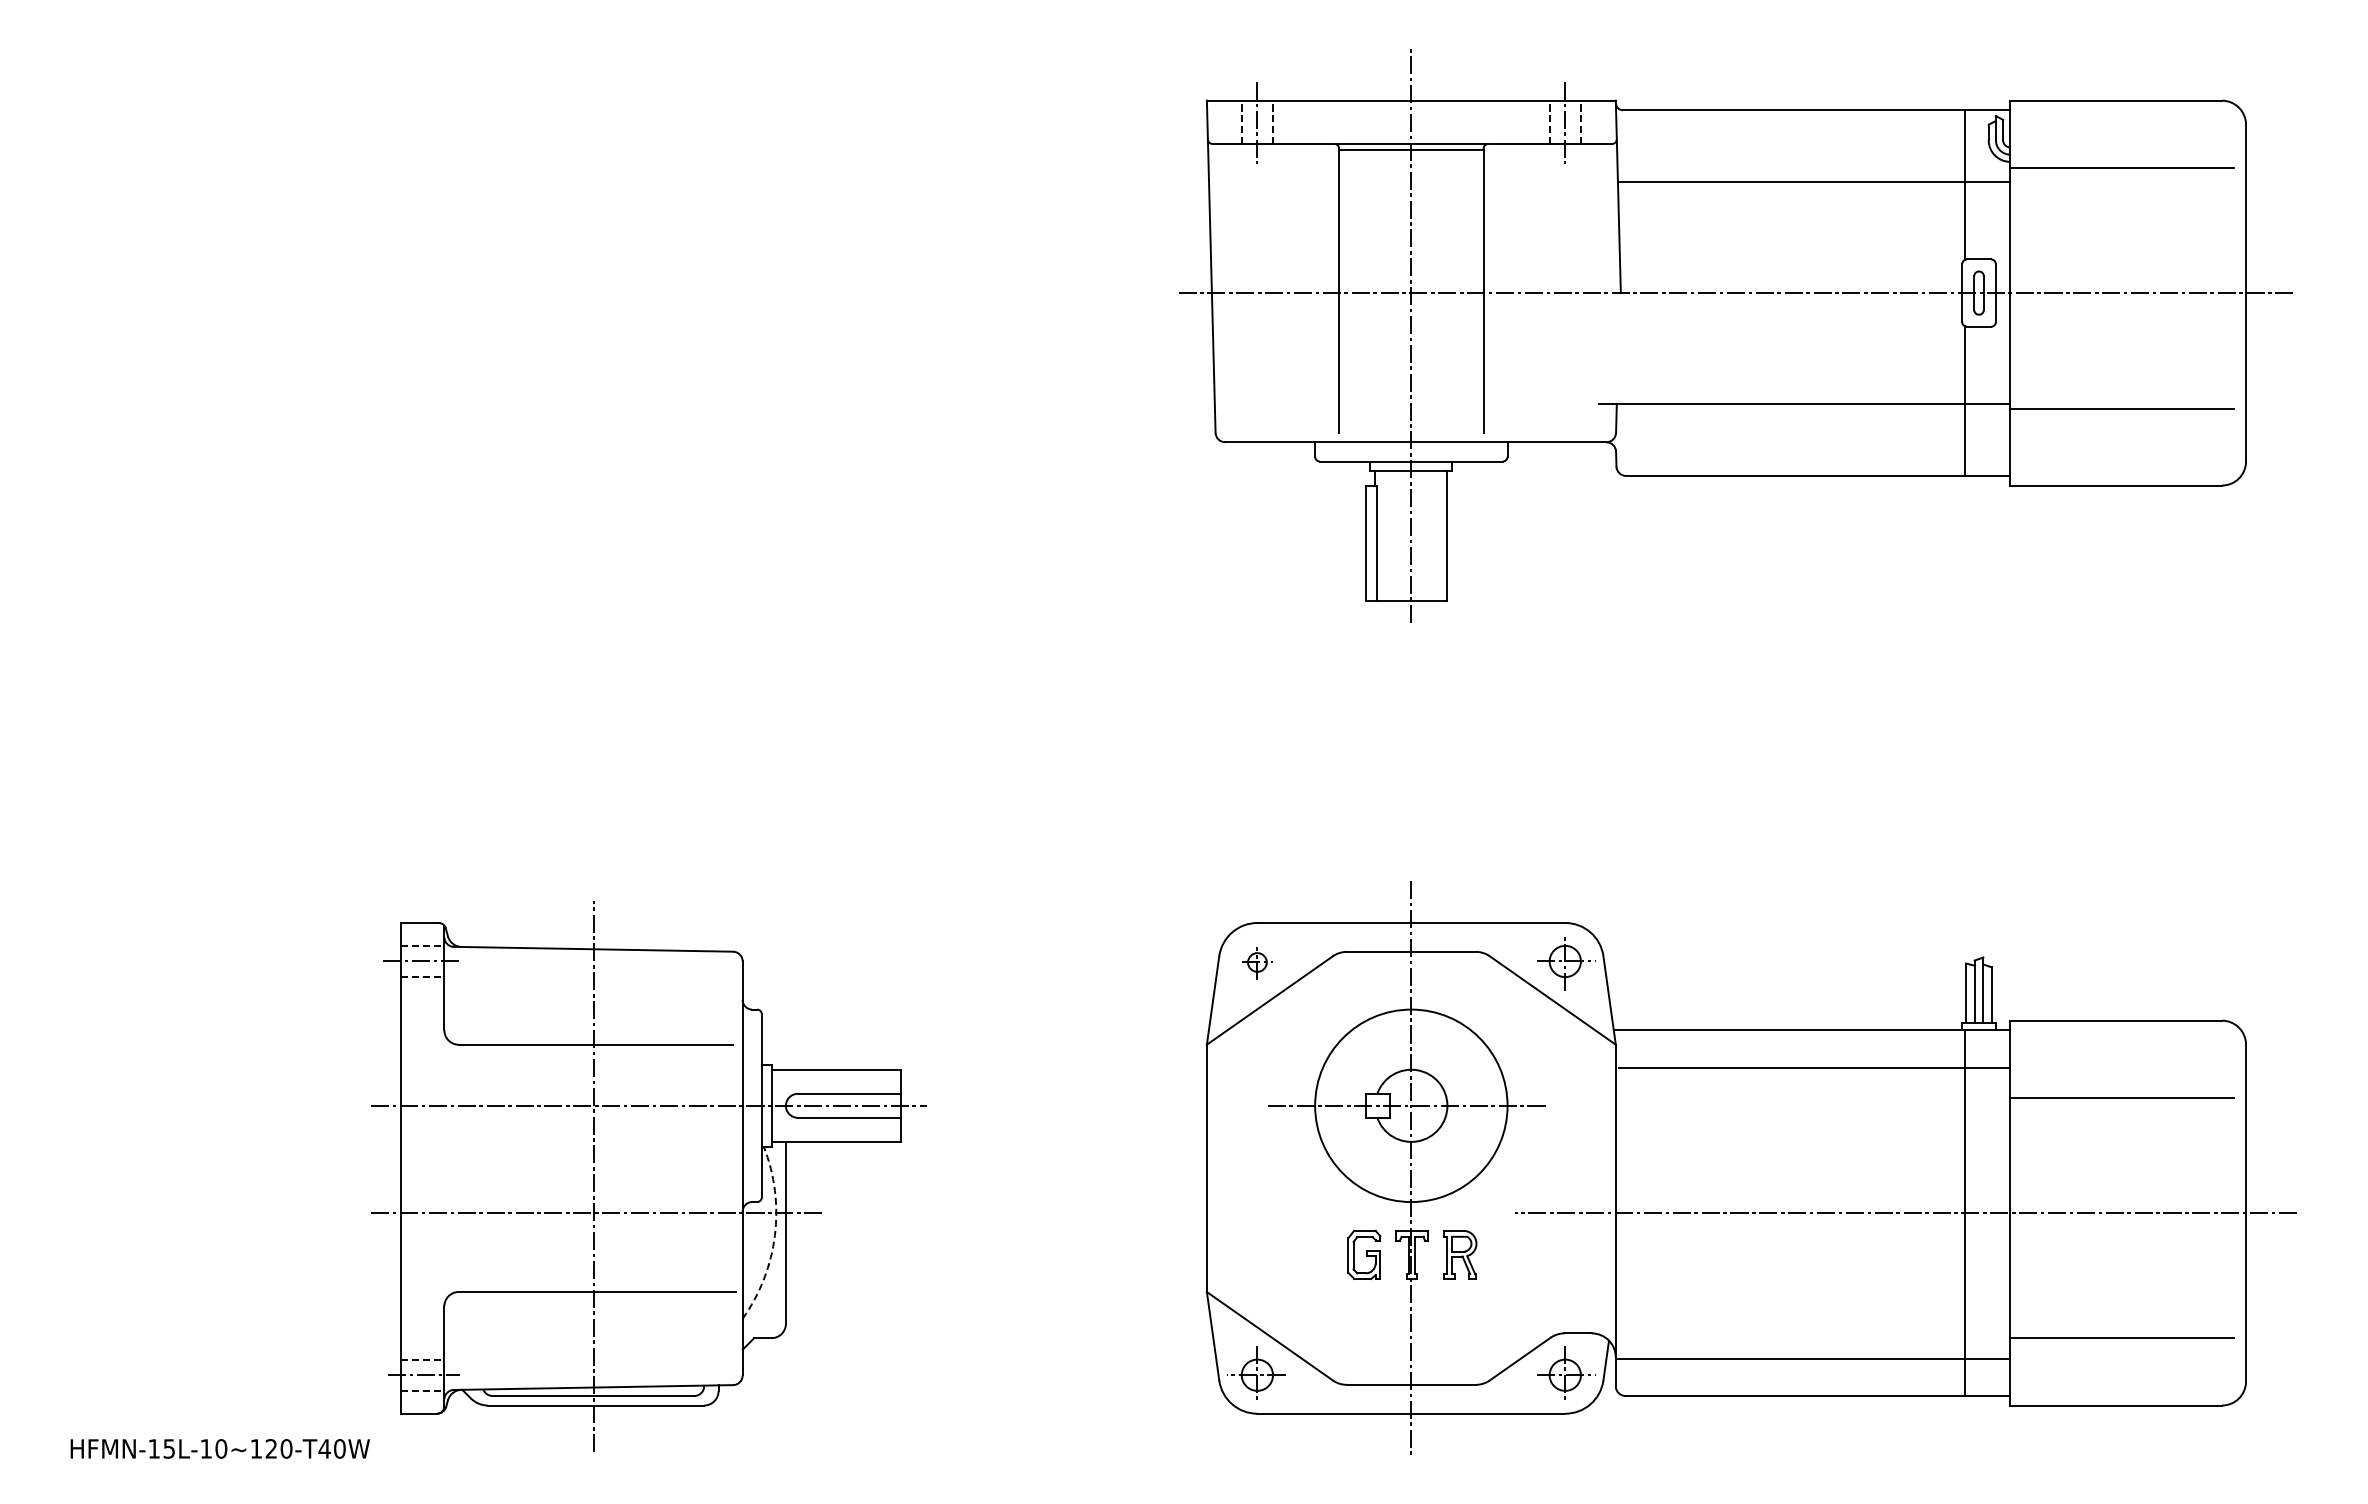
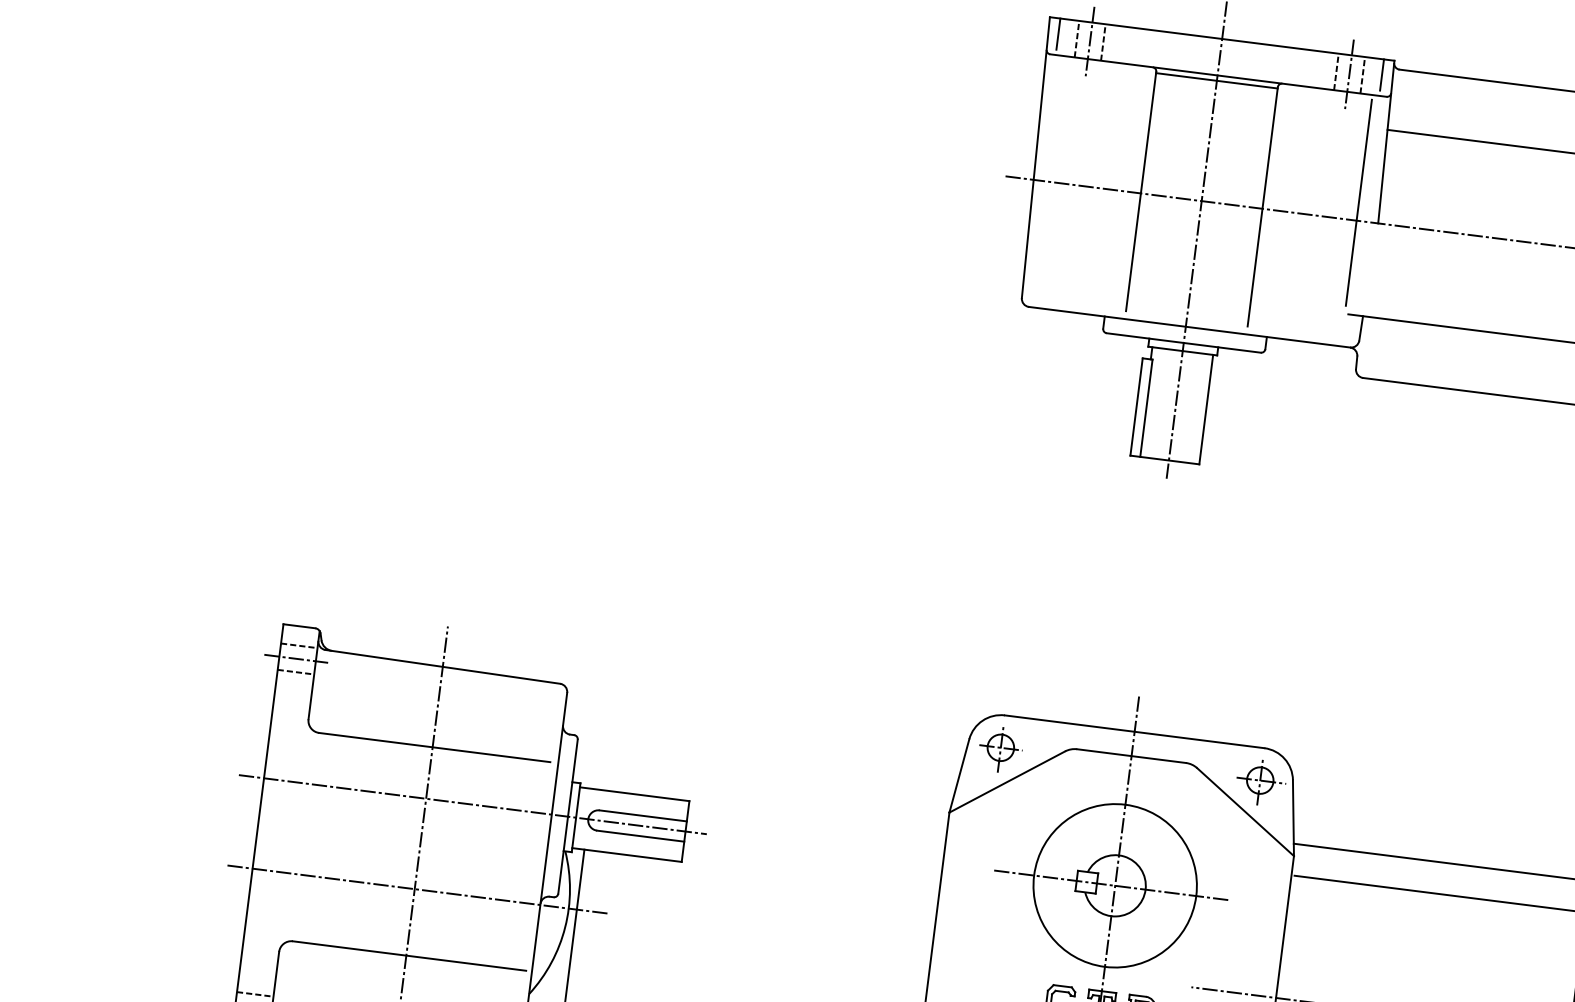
line: (1219, 118) -> (1058, 33), added
line: (1603, 118) -> (1382, 74), added
line: (1595, 271) -> (1359, 202), added
part: (1257, 963) -> (1000, 749), size x1.67
arc: (774, 1235) -> (564, 927), dashed -> solid

